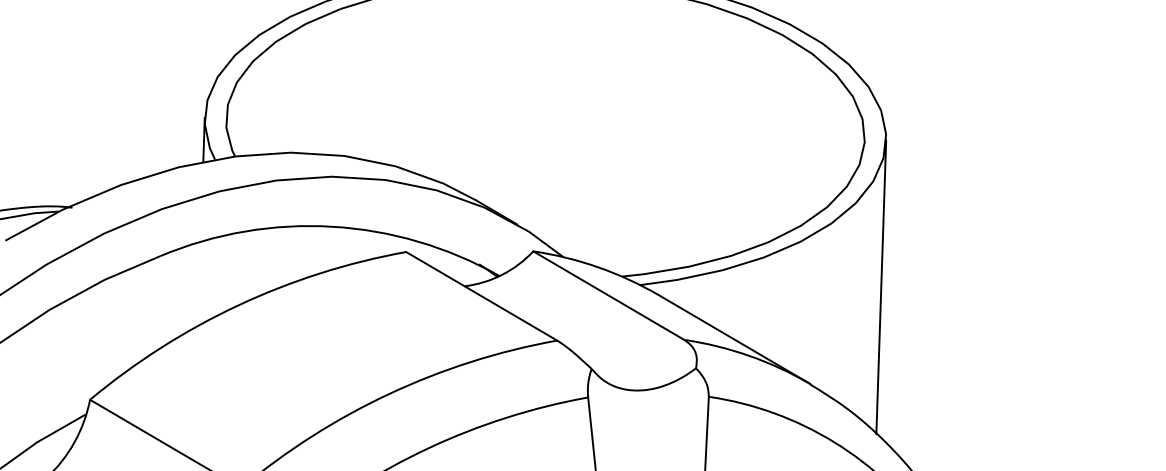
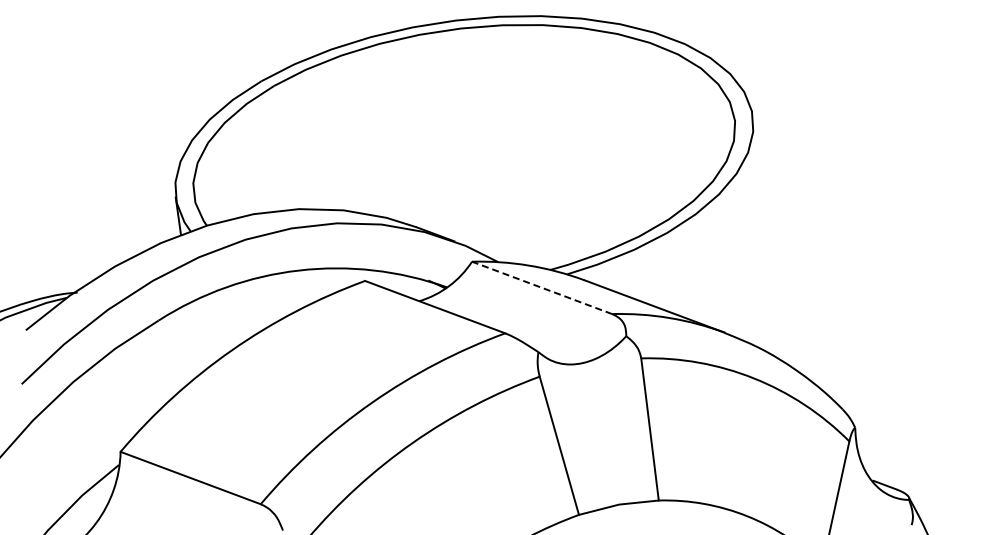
line: (880, 286) -> (769, 240), removed
line: (609, 295) -> (542, 287), solid -> dashed

